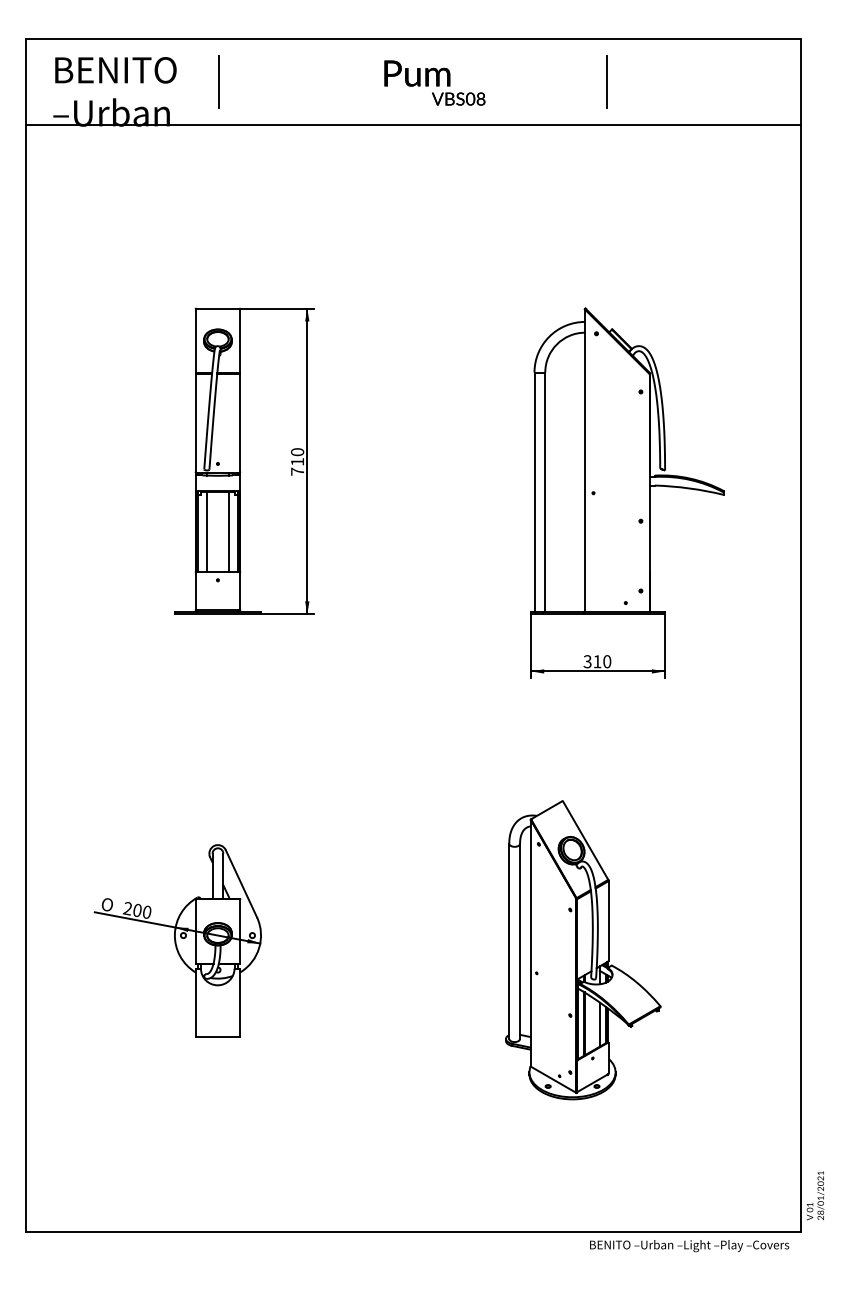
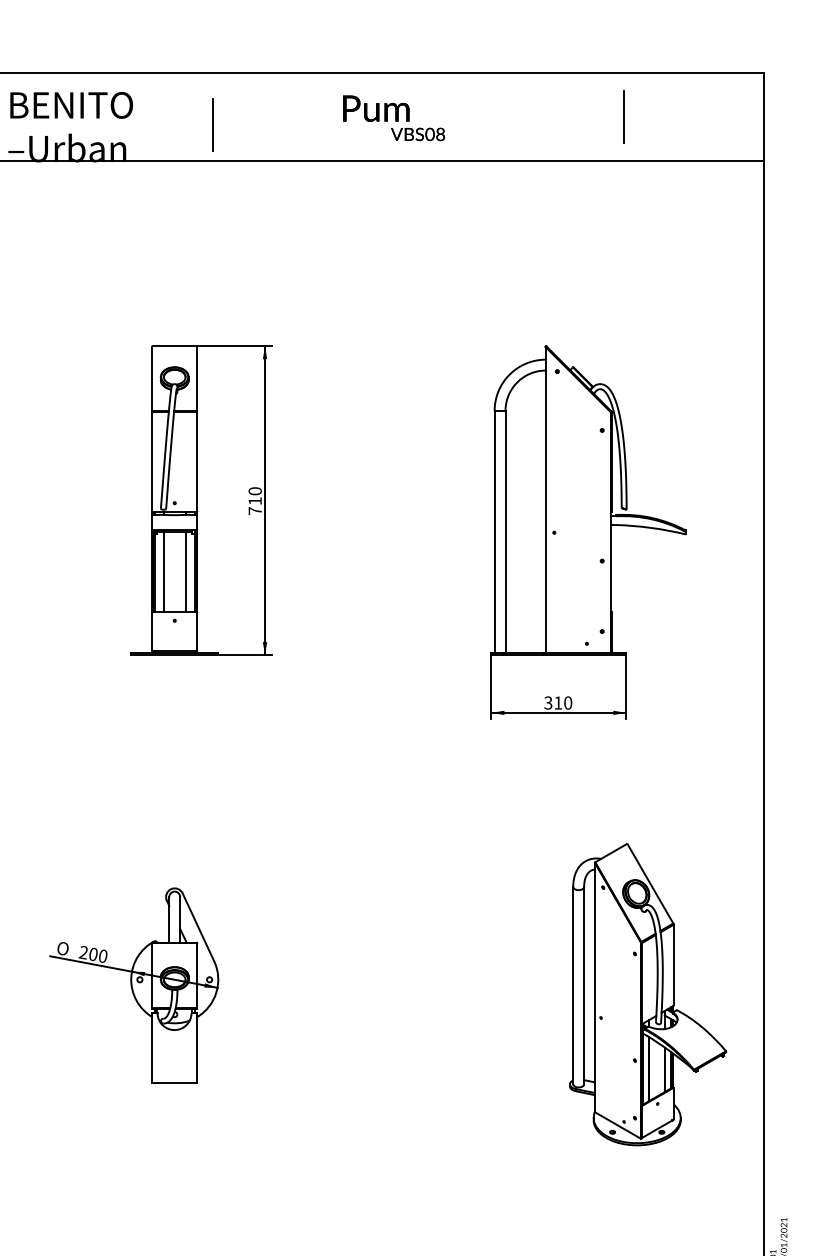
line: (218, 81) -> (211, 124), moved
line: (606, 81) -> (623, 116), moved
part: (583, 950) -> (648, 994), moved

